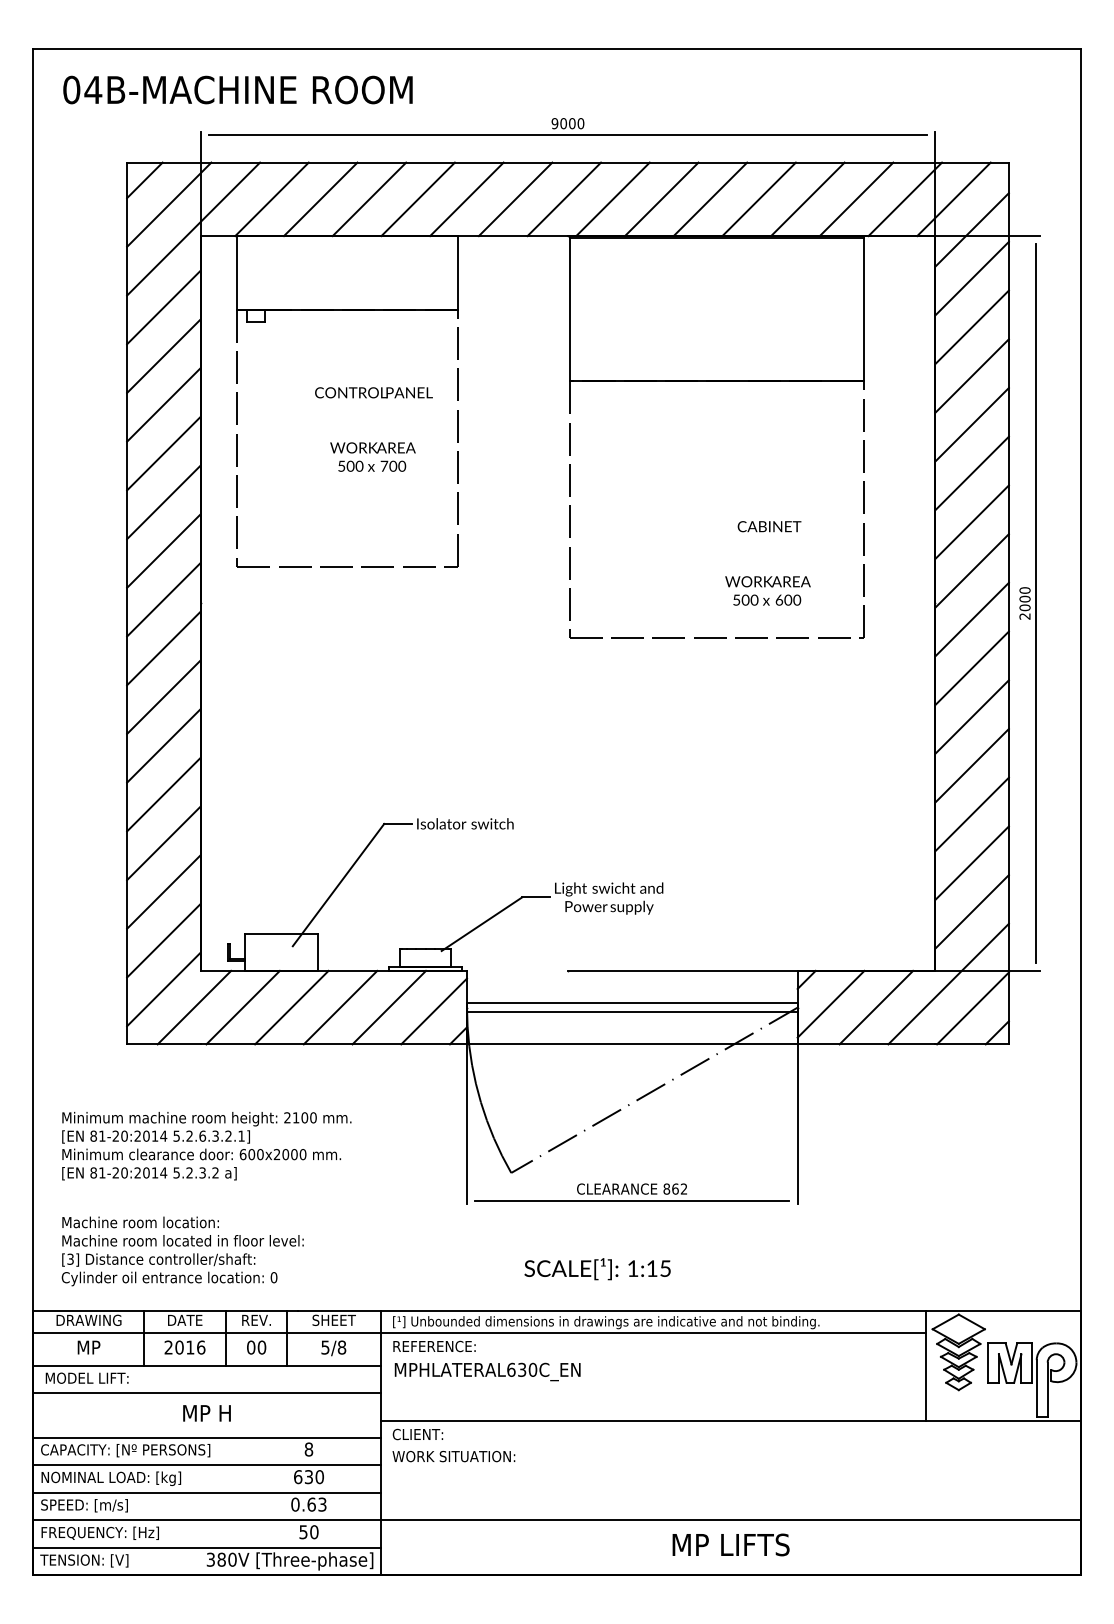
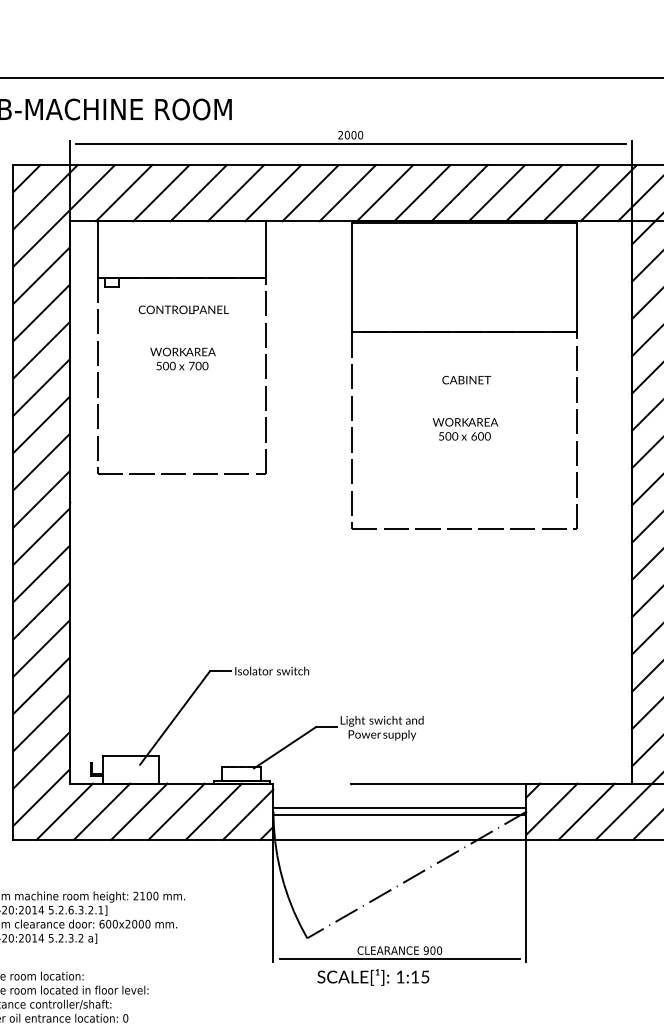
text: (554, 123) -> (340, 135), 9000 -> 2000
text: (373, 429) -> (183, 337), moved
text: (767, 563) -> (465, 408), moved
text: (675, 1188) -> (432, 950), 862 -> 900
text: (597, 1269) -> (373, 977), moved

